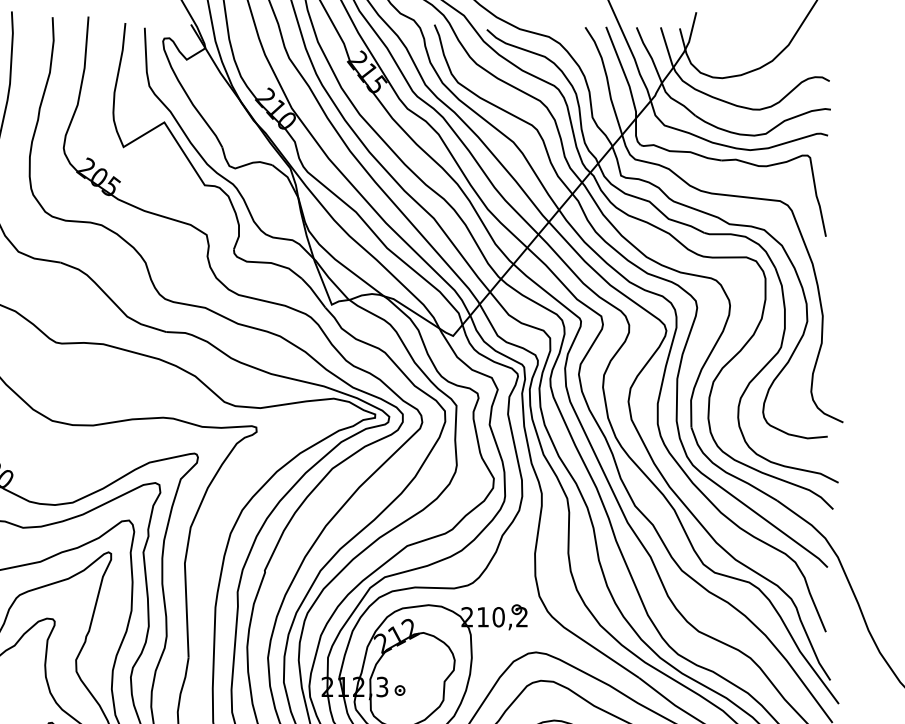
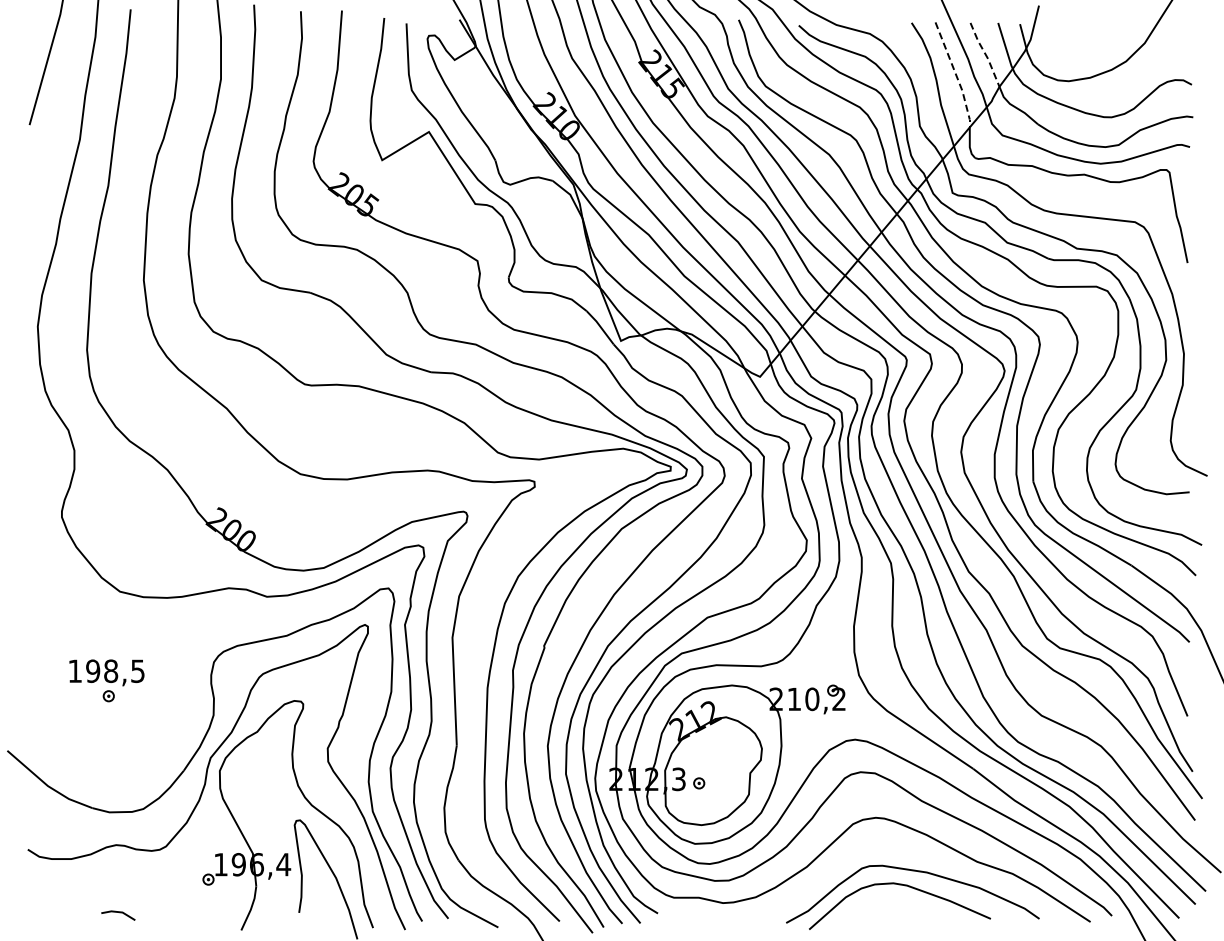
line: (649, 54) -> (985, 54), solid -> dashed
line: (624, 73) -> (956, 75), solid -> dashed

